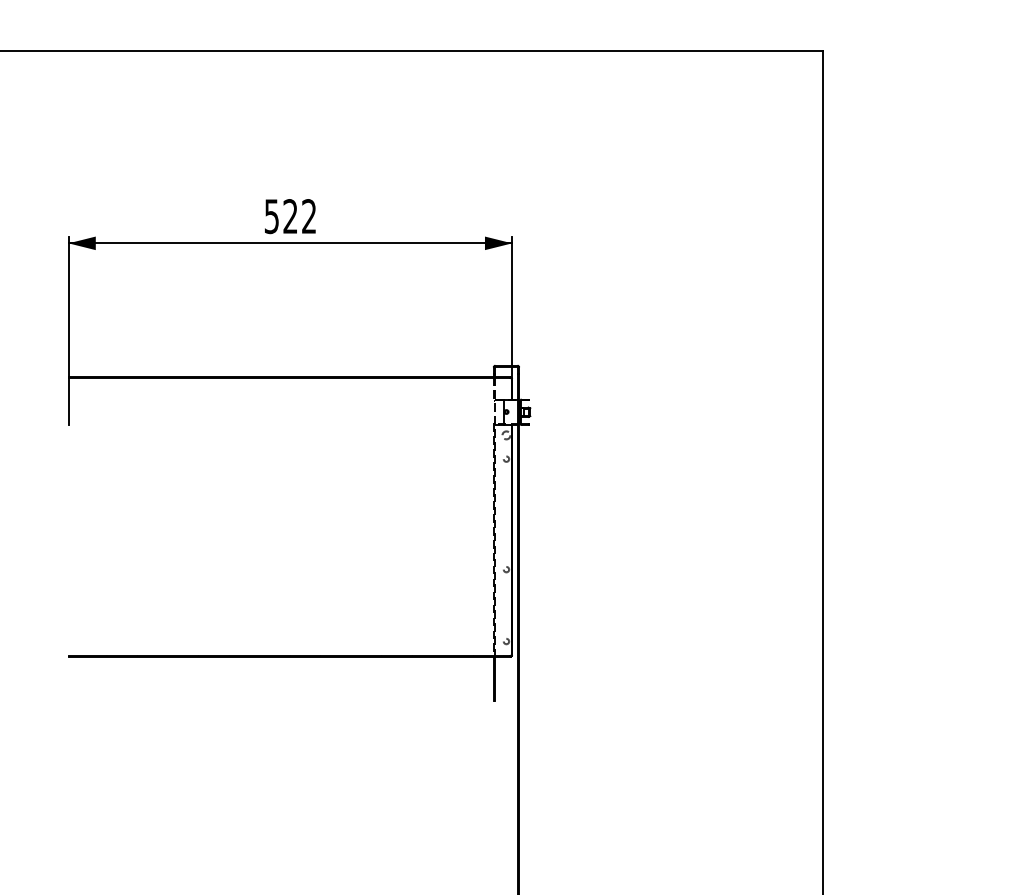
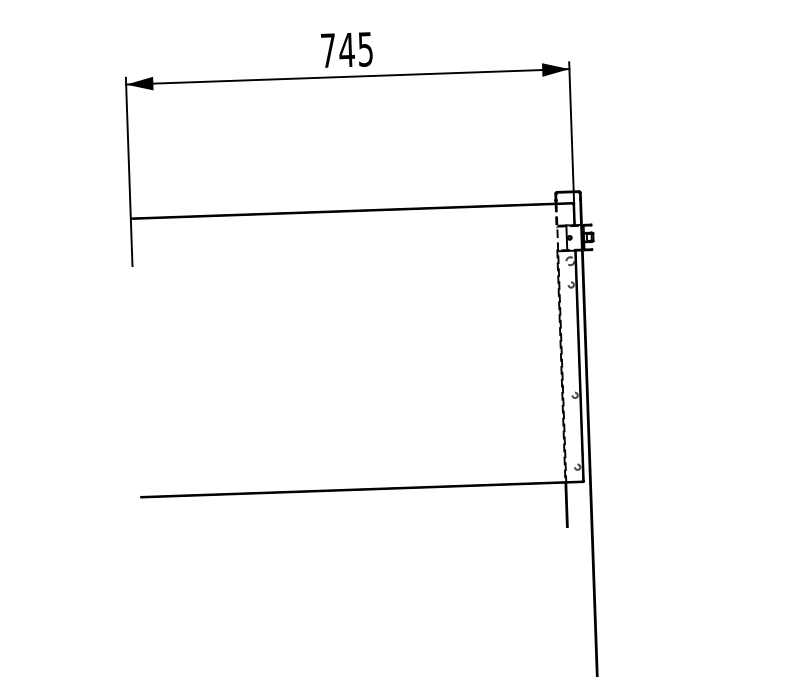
text: (290, 216) -> (346, 49), 522 -> 745

